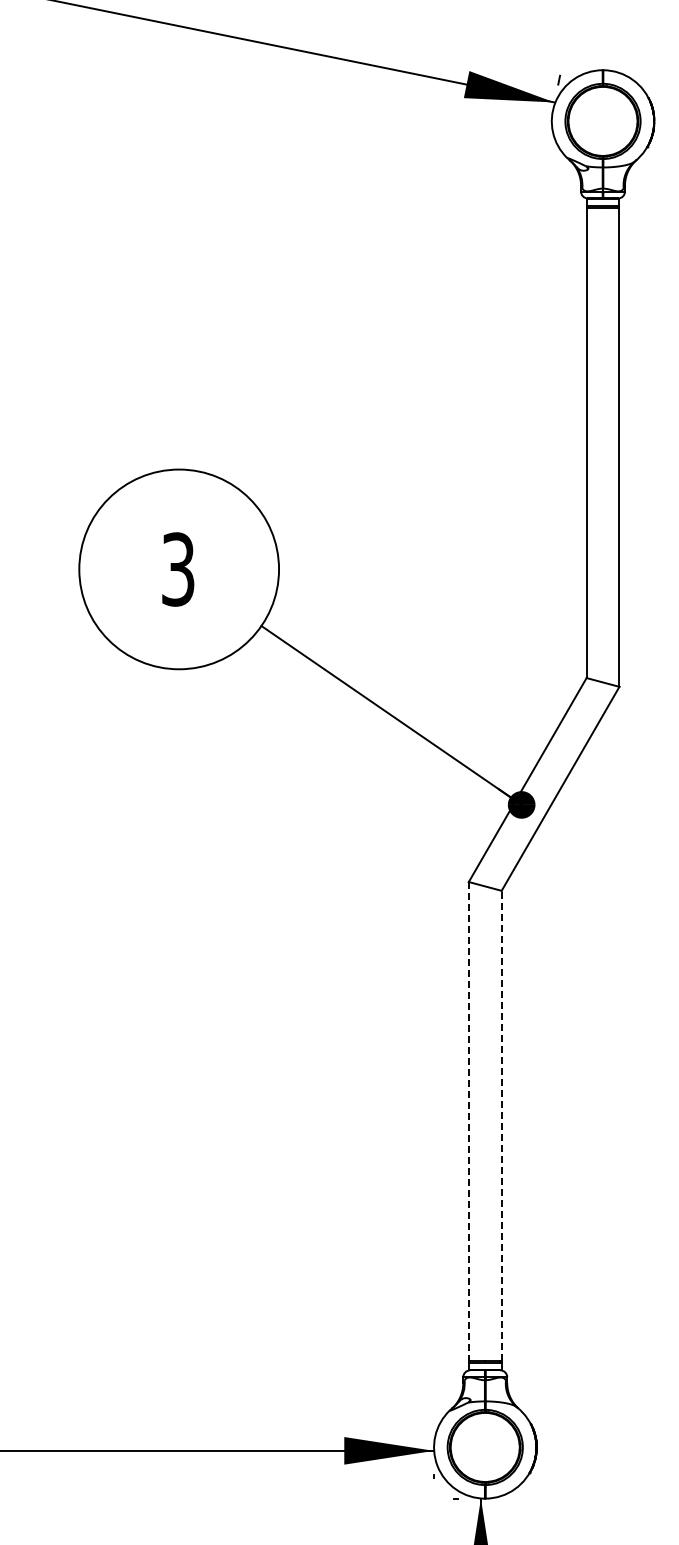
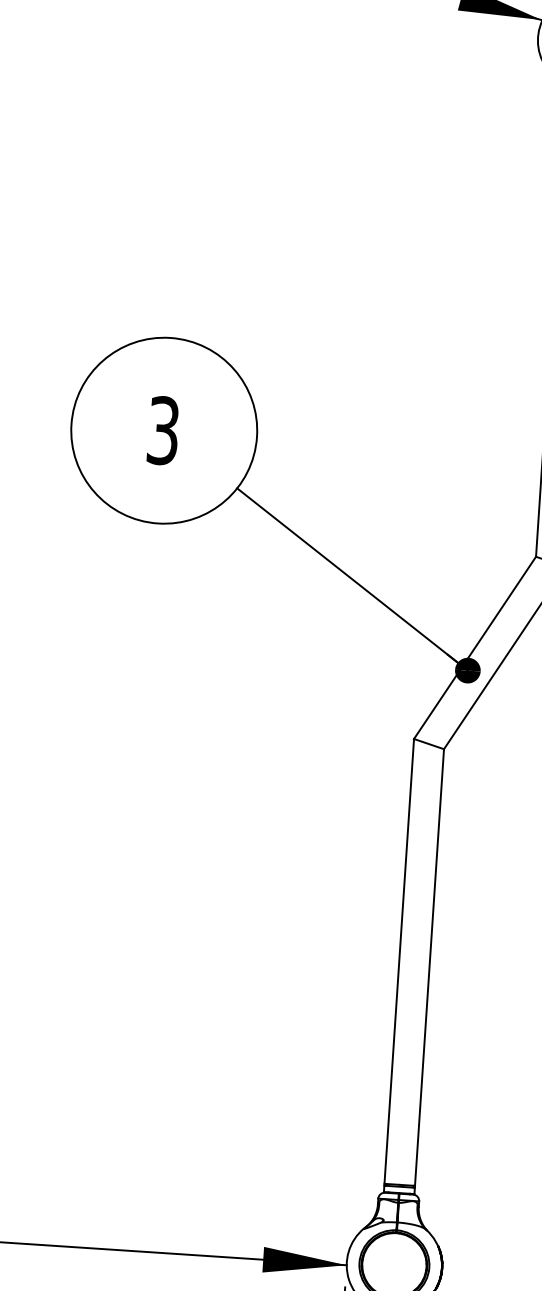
line: (468, 1121) -> (398, 961), dashed -> solid
line: (501, 1125) -> (429, 967), dashed -> solid

